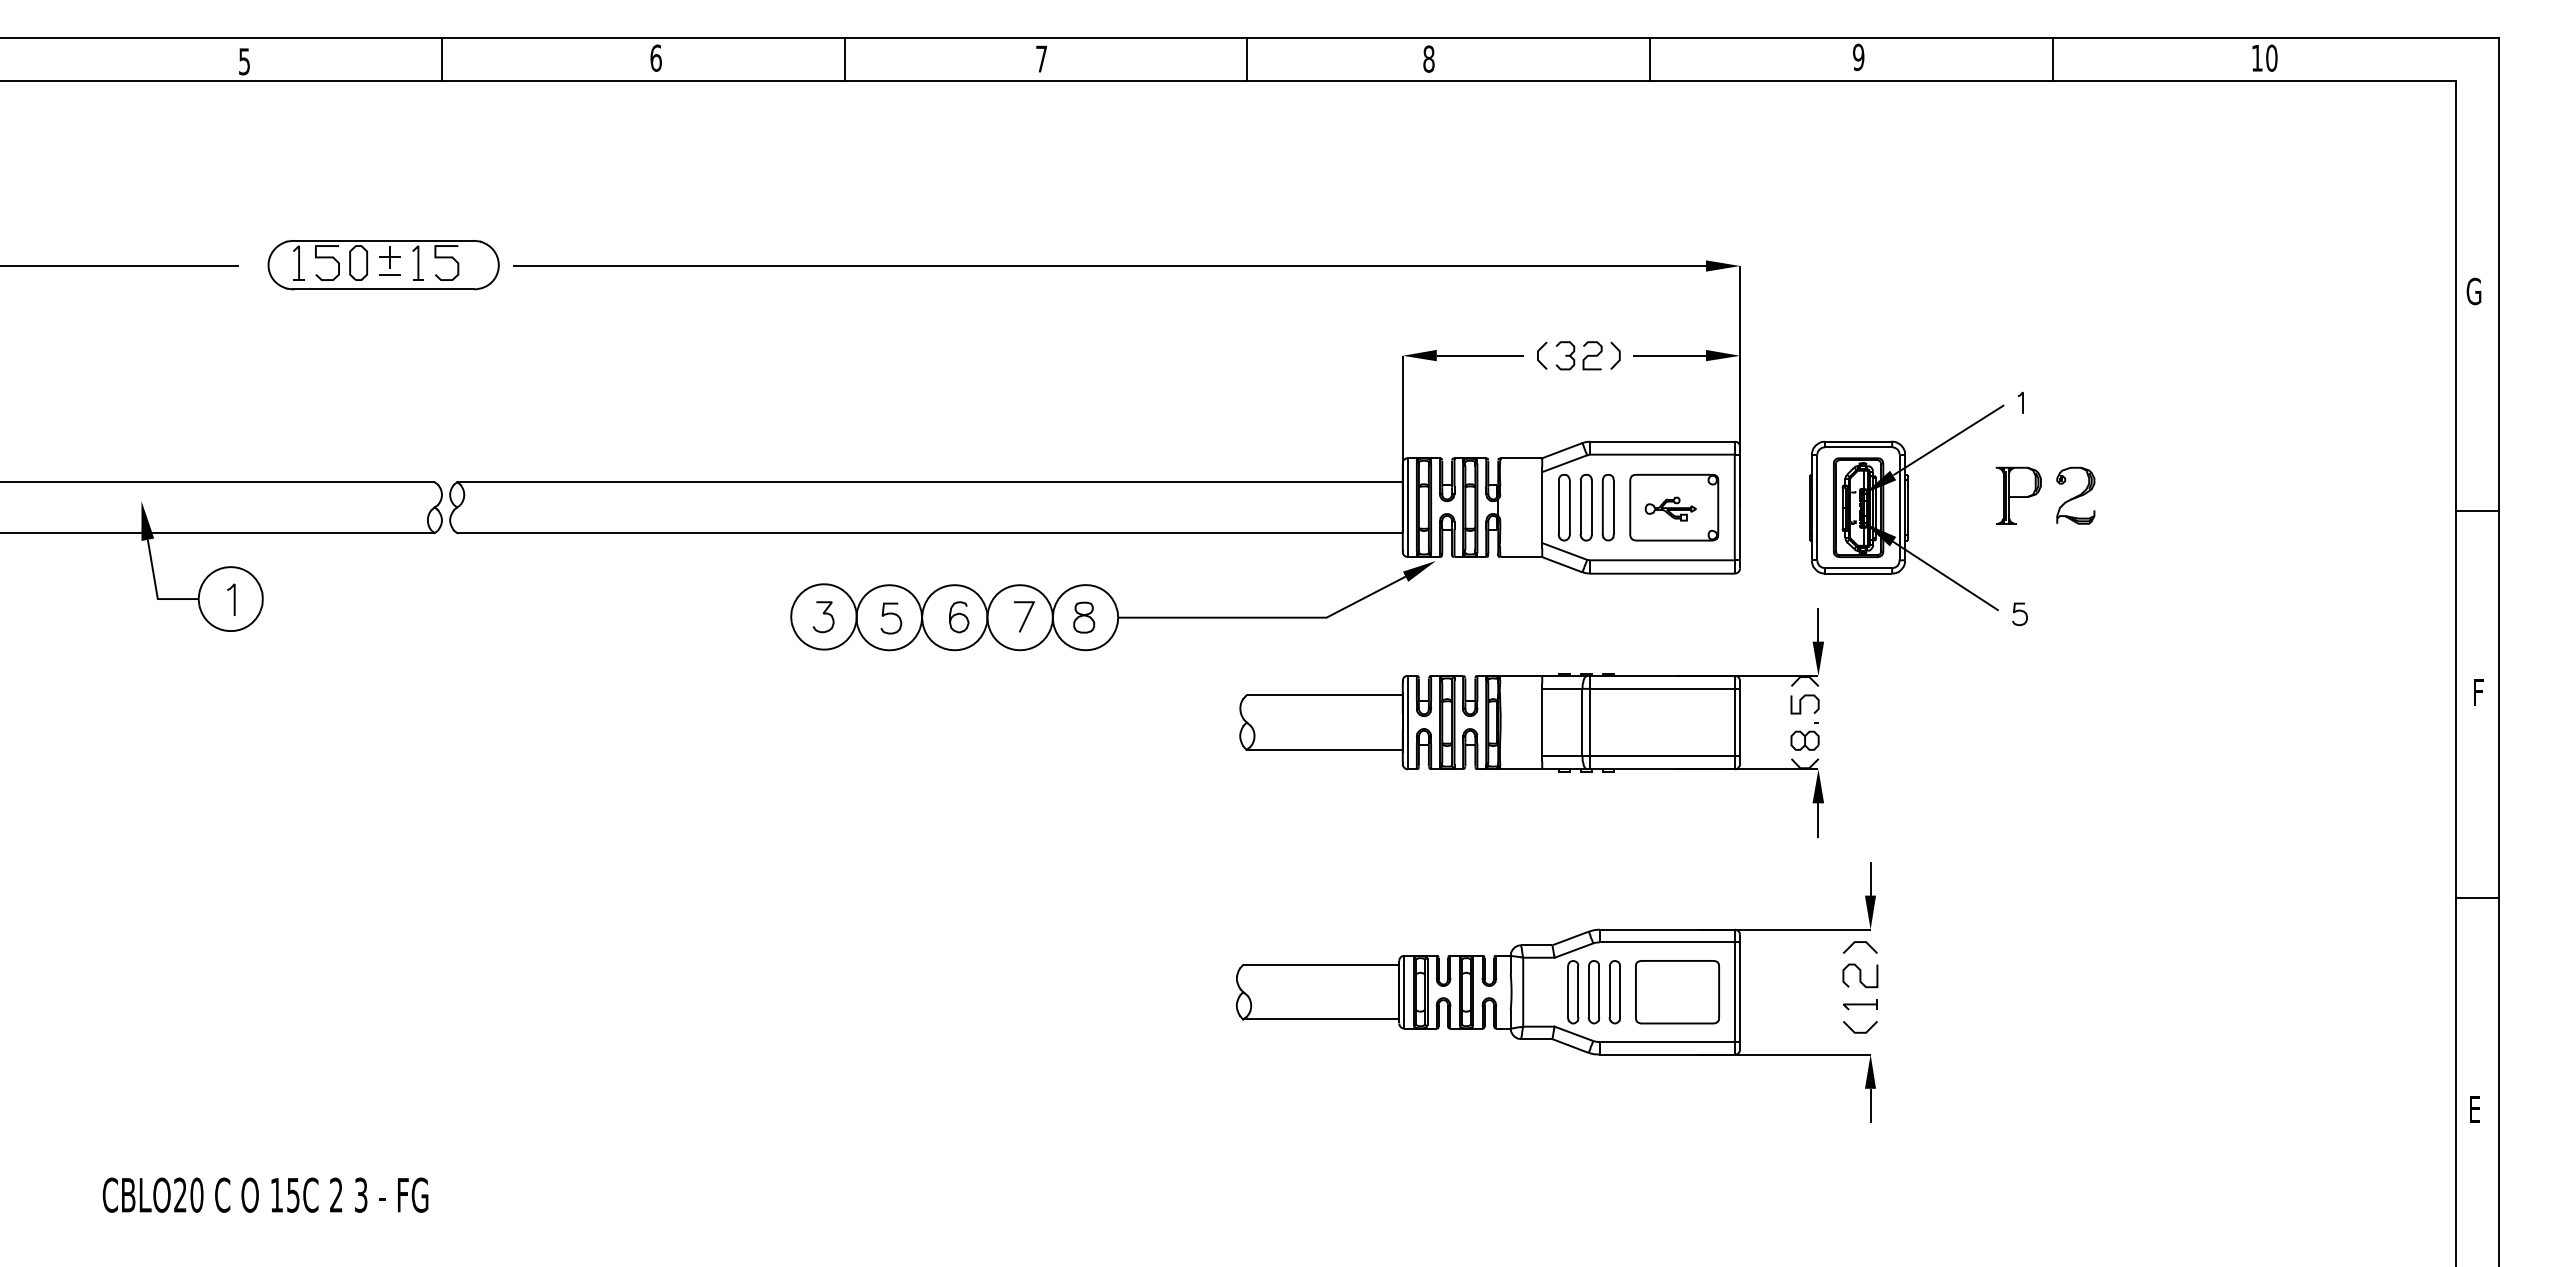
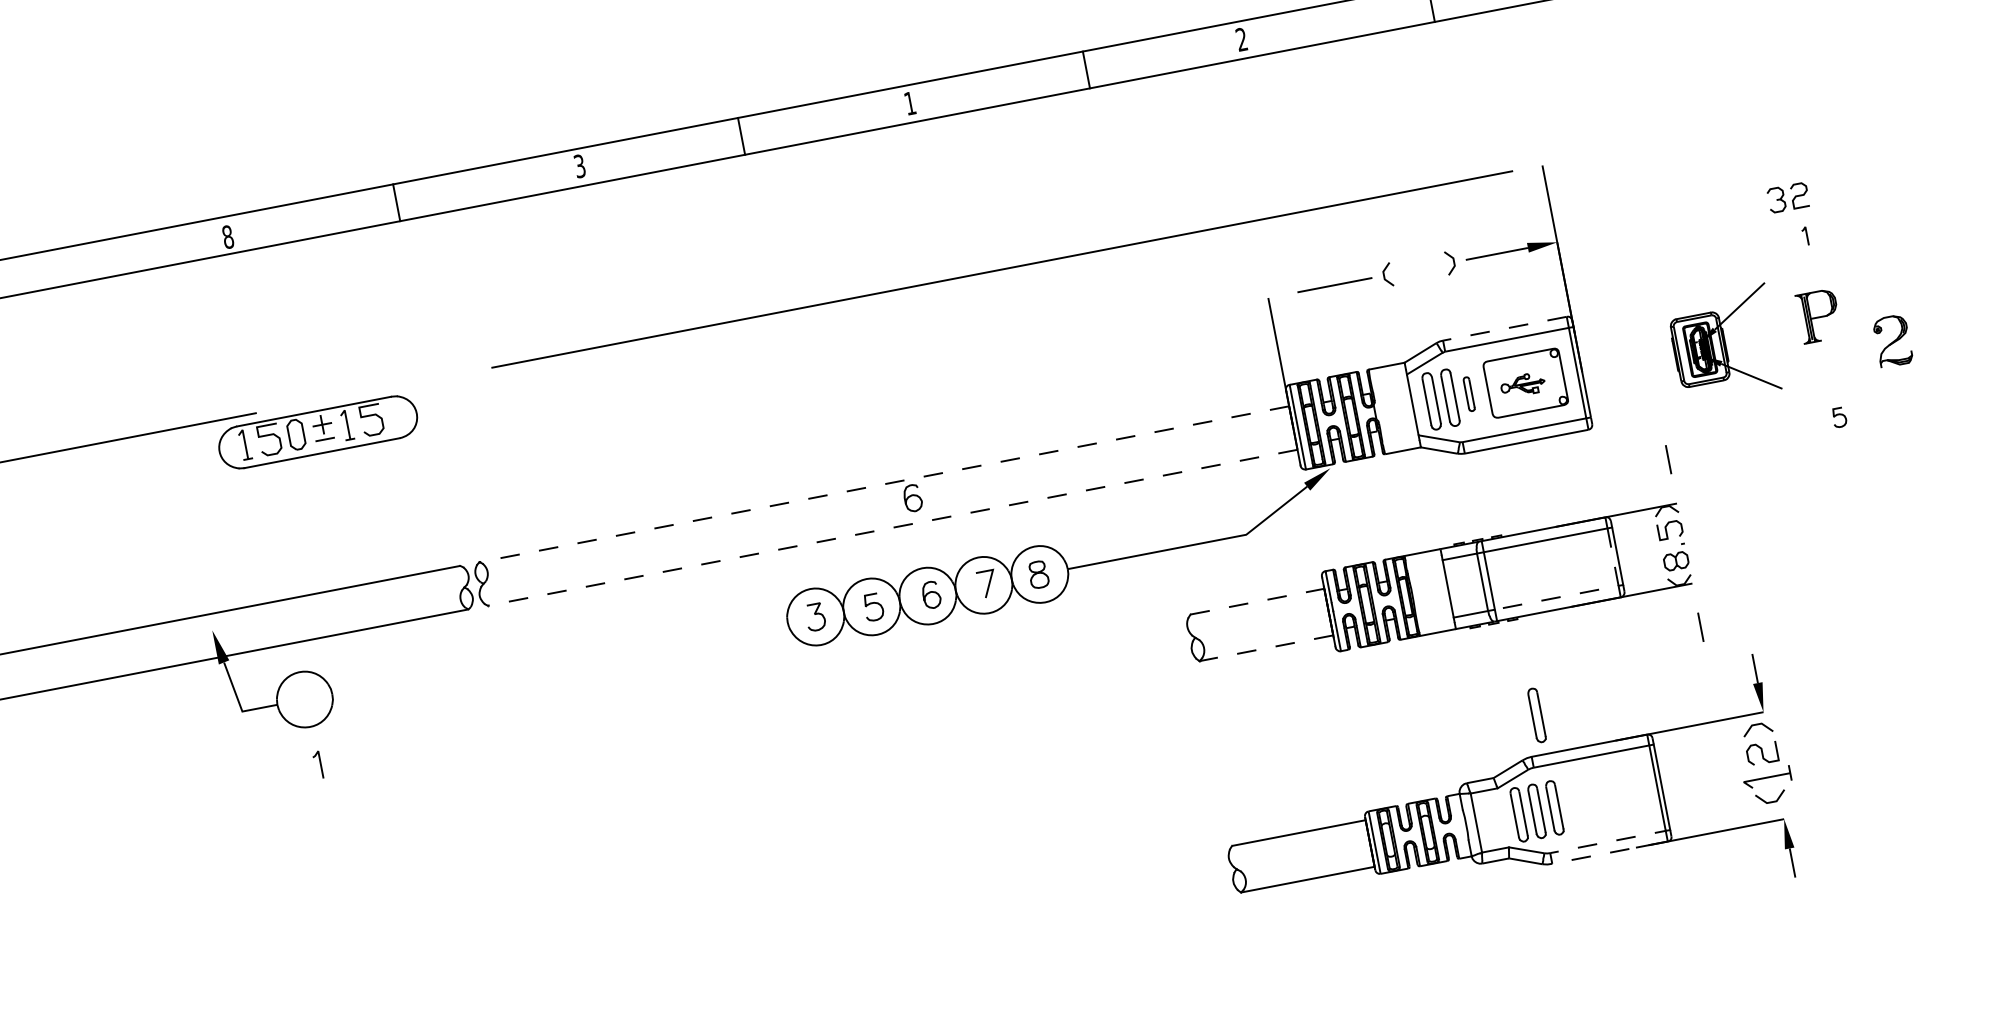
text: (655, 57) -> (579, 165), 6 -> 3
text: (1041, 58) -> (909, 102), 7 -> 1
text: (1428, 58) -> (1241, 39), 8 -> 2
text: (244, 61) -> (227, 236), 5 -> 8
part: (383, 265) -> (318, 432), moved
fill: (1722, 265) -> (1527, 167), removed
fill: (1419, 355) -> (1282, 294), removed
part: (1578, 355) -> (1787, 197), moved
line: (1656, 441) -> (1499, 329), solid -> dashed
line: (928, 482) -> (883, 484), solid -> dashed
part: (2075, 495) -> (1892, 340), moved
curve: (957, 502) -> (911, 497), added
part: (1607, 507) -> (1468, 394), size x0.6
part: (1906, 507) -> (1724, 344), size x0.6
line: (928, 533) -> (891, 528), solid -> dashed
line: (233, 599) -> (319, 764), moved
fill: (1818, 658) -> (1674, 488), removed
line: (1325, 695) -> (1258, 601), solid -> dashed
line: (1324, 749) -> (1266, 647), solid -> dashed
line: (1696, 755) -> (1585, 591), solid -> dashed
fill: (1818, 786) -> (1695, 598), removed
part: (1614, 884) -> (1536, 715), added
part: (1677, 992) -> (1608, 797), removed
part: (1860, 1004) -> (1767, 777), size x1.6
line: (1599, 1047) -> (1550, 857), solid -> dashed

